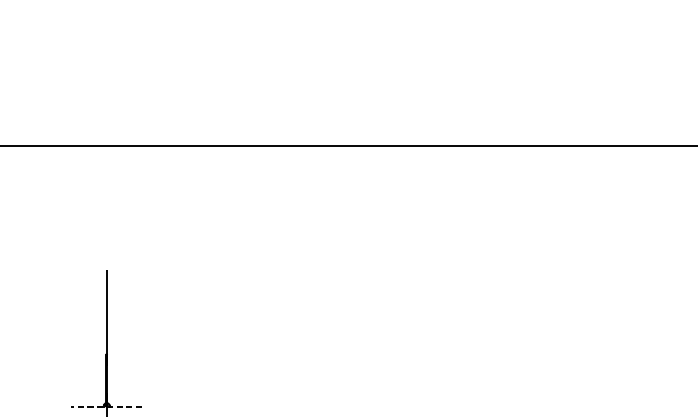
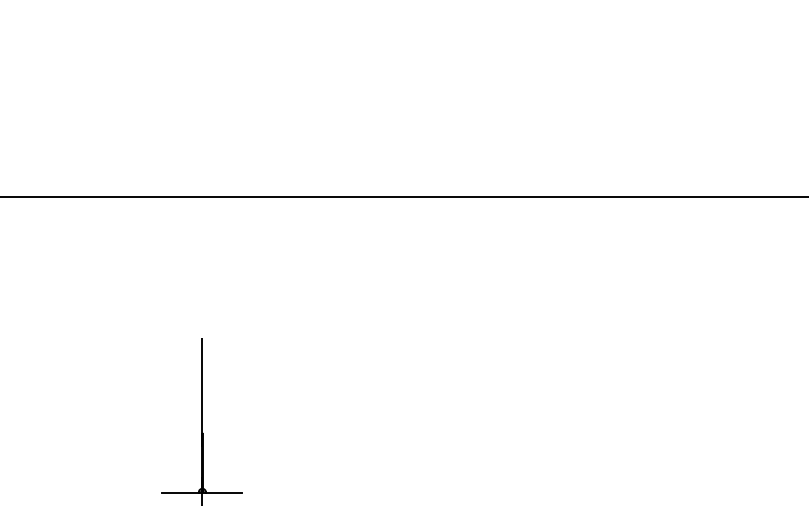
line: (105, 407) -> (201, 493), dashed -> solid

